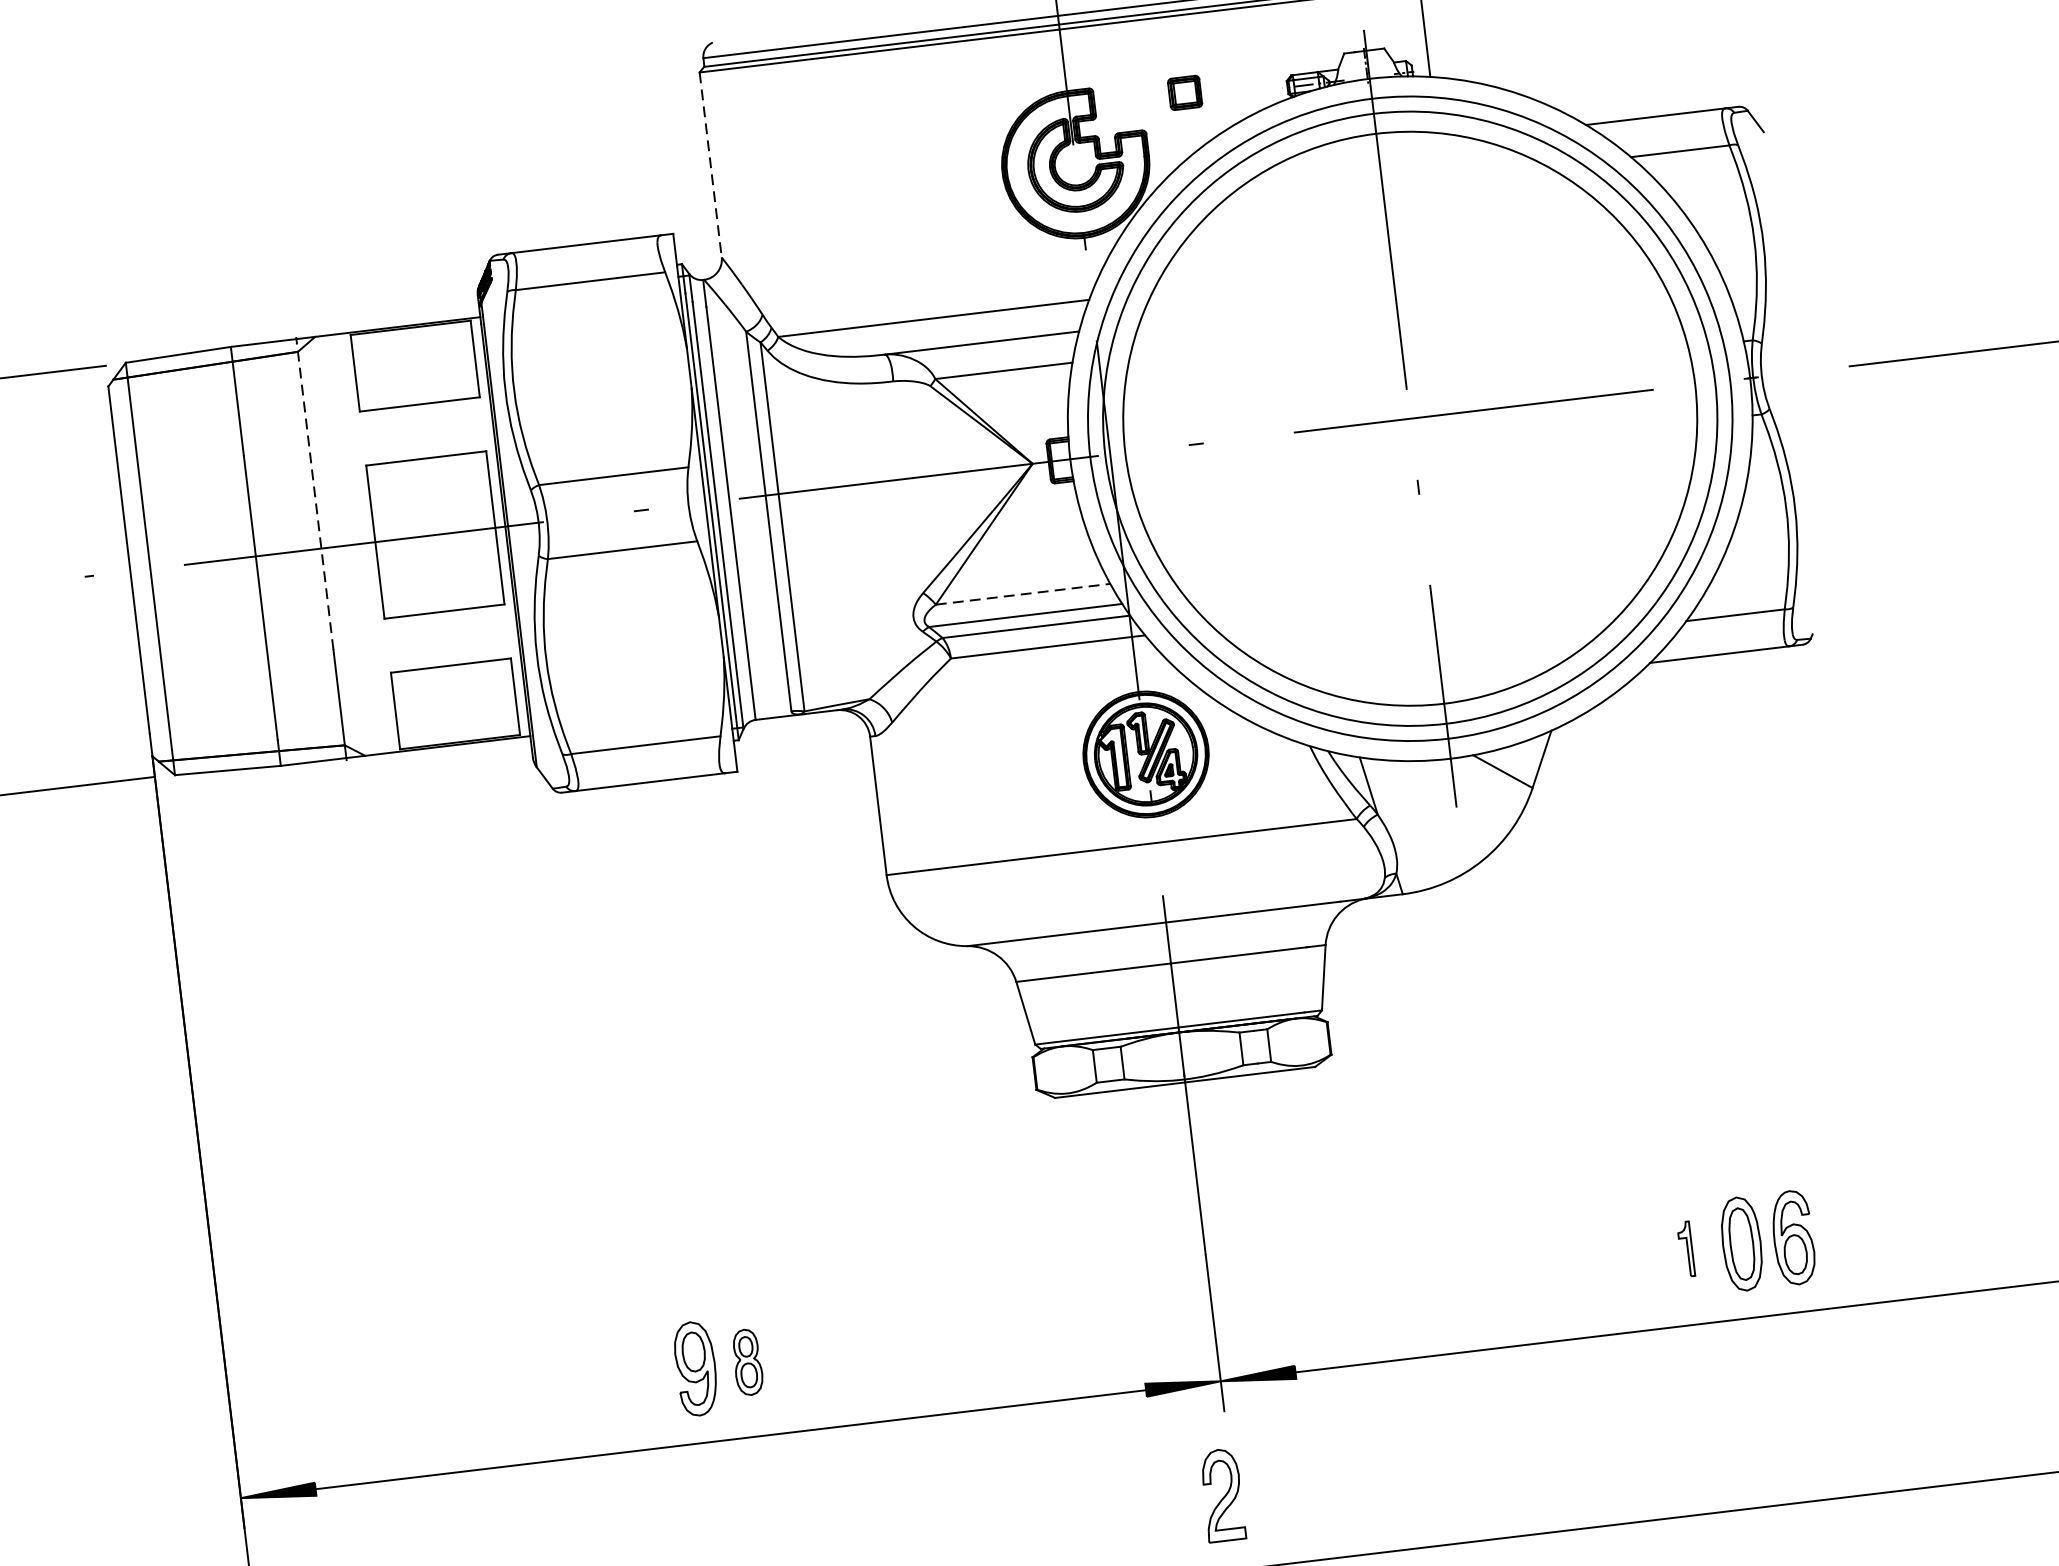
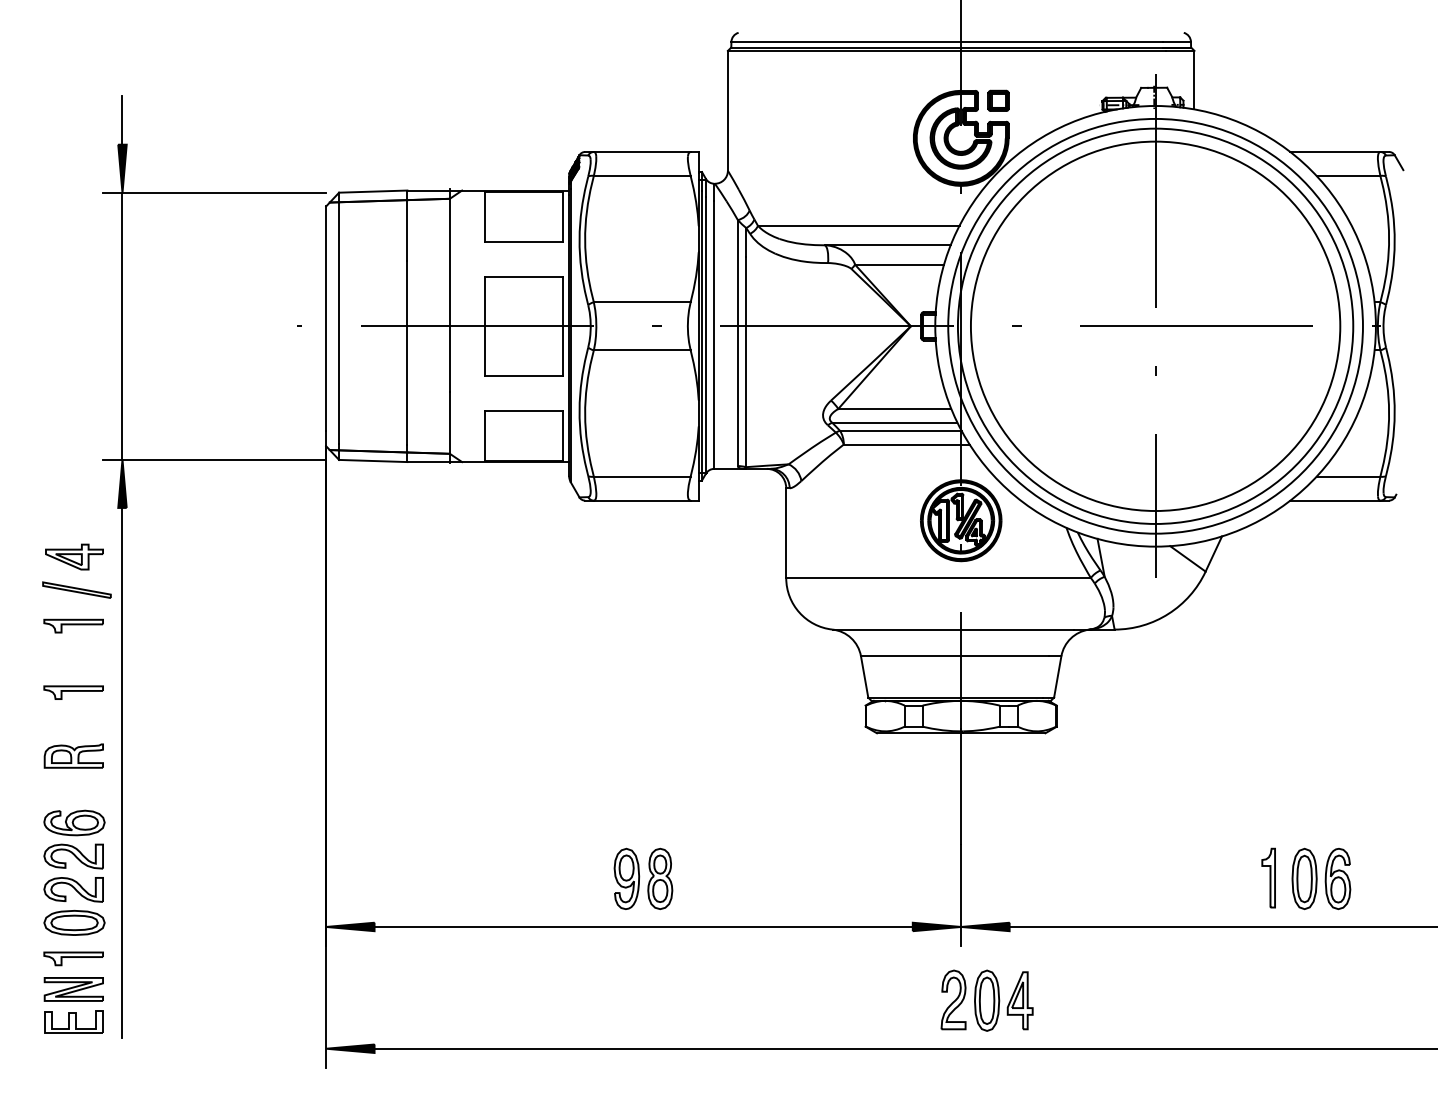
part: (1184, 92) -> (998, 100), moved
line: (709, 164) -> (727, 110), dashed -> solid
line: (314, 493) -> (449, 290), dashed -> solid
line: (1022, 593) -> (894, 408), dashed -> solid
part: (1685, 1248) -> (1268, 877), size x1.67
part: (747, 1361) -> (660, 878), size x1.43
part: (1299, 1486) -> (1003, 1000), added

